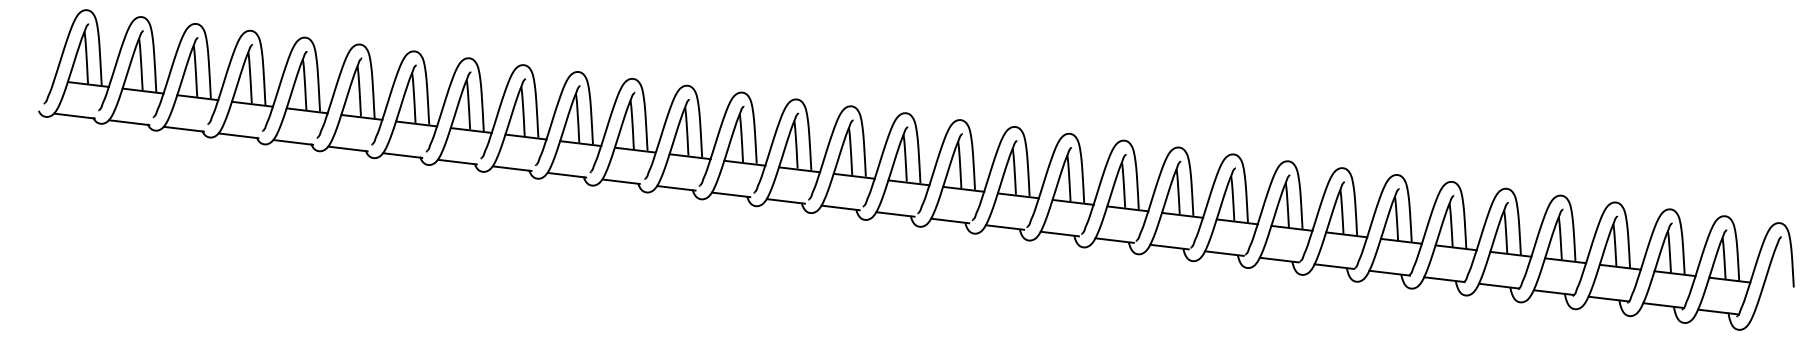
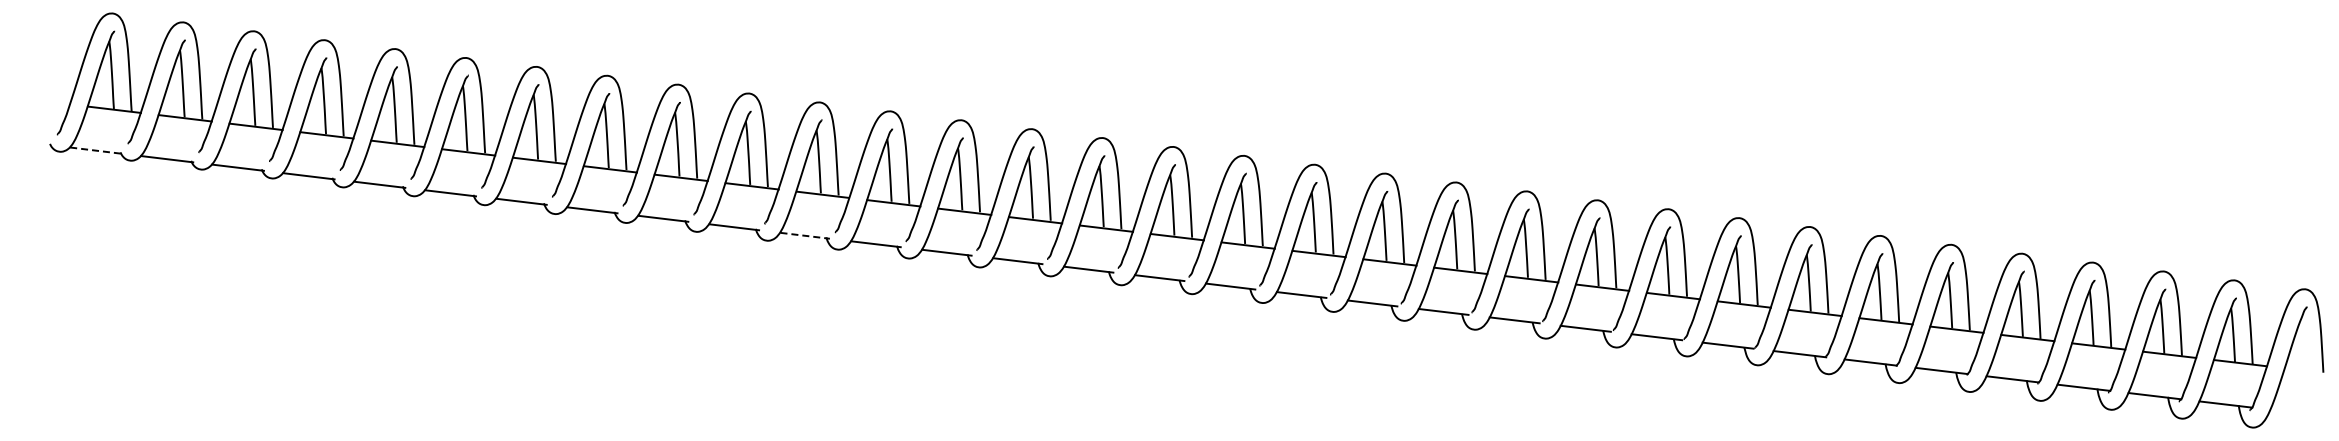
line: (74, 115) -> (96, 150), solid -> dashed
line: (621, 181) -> (805, 235), solid -> dashed

